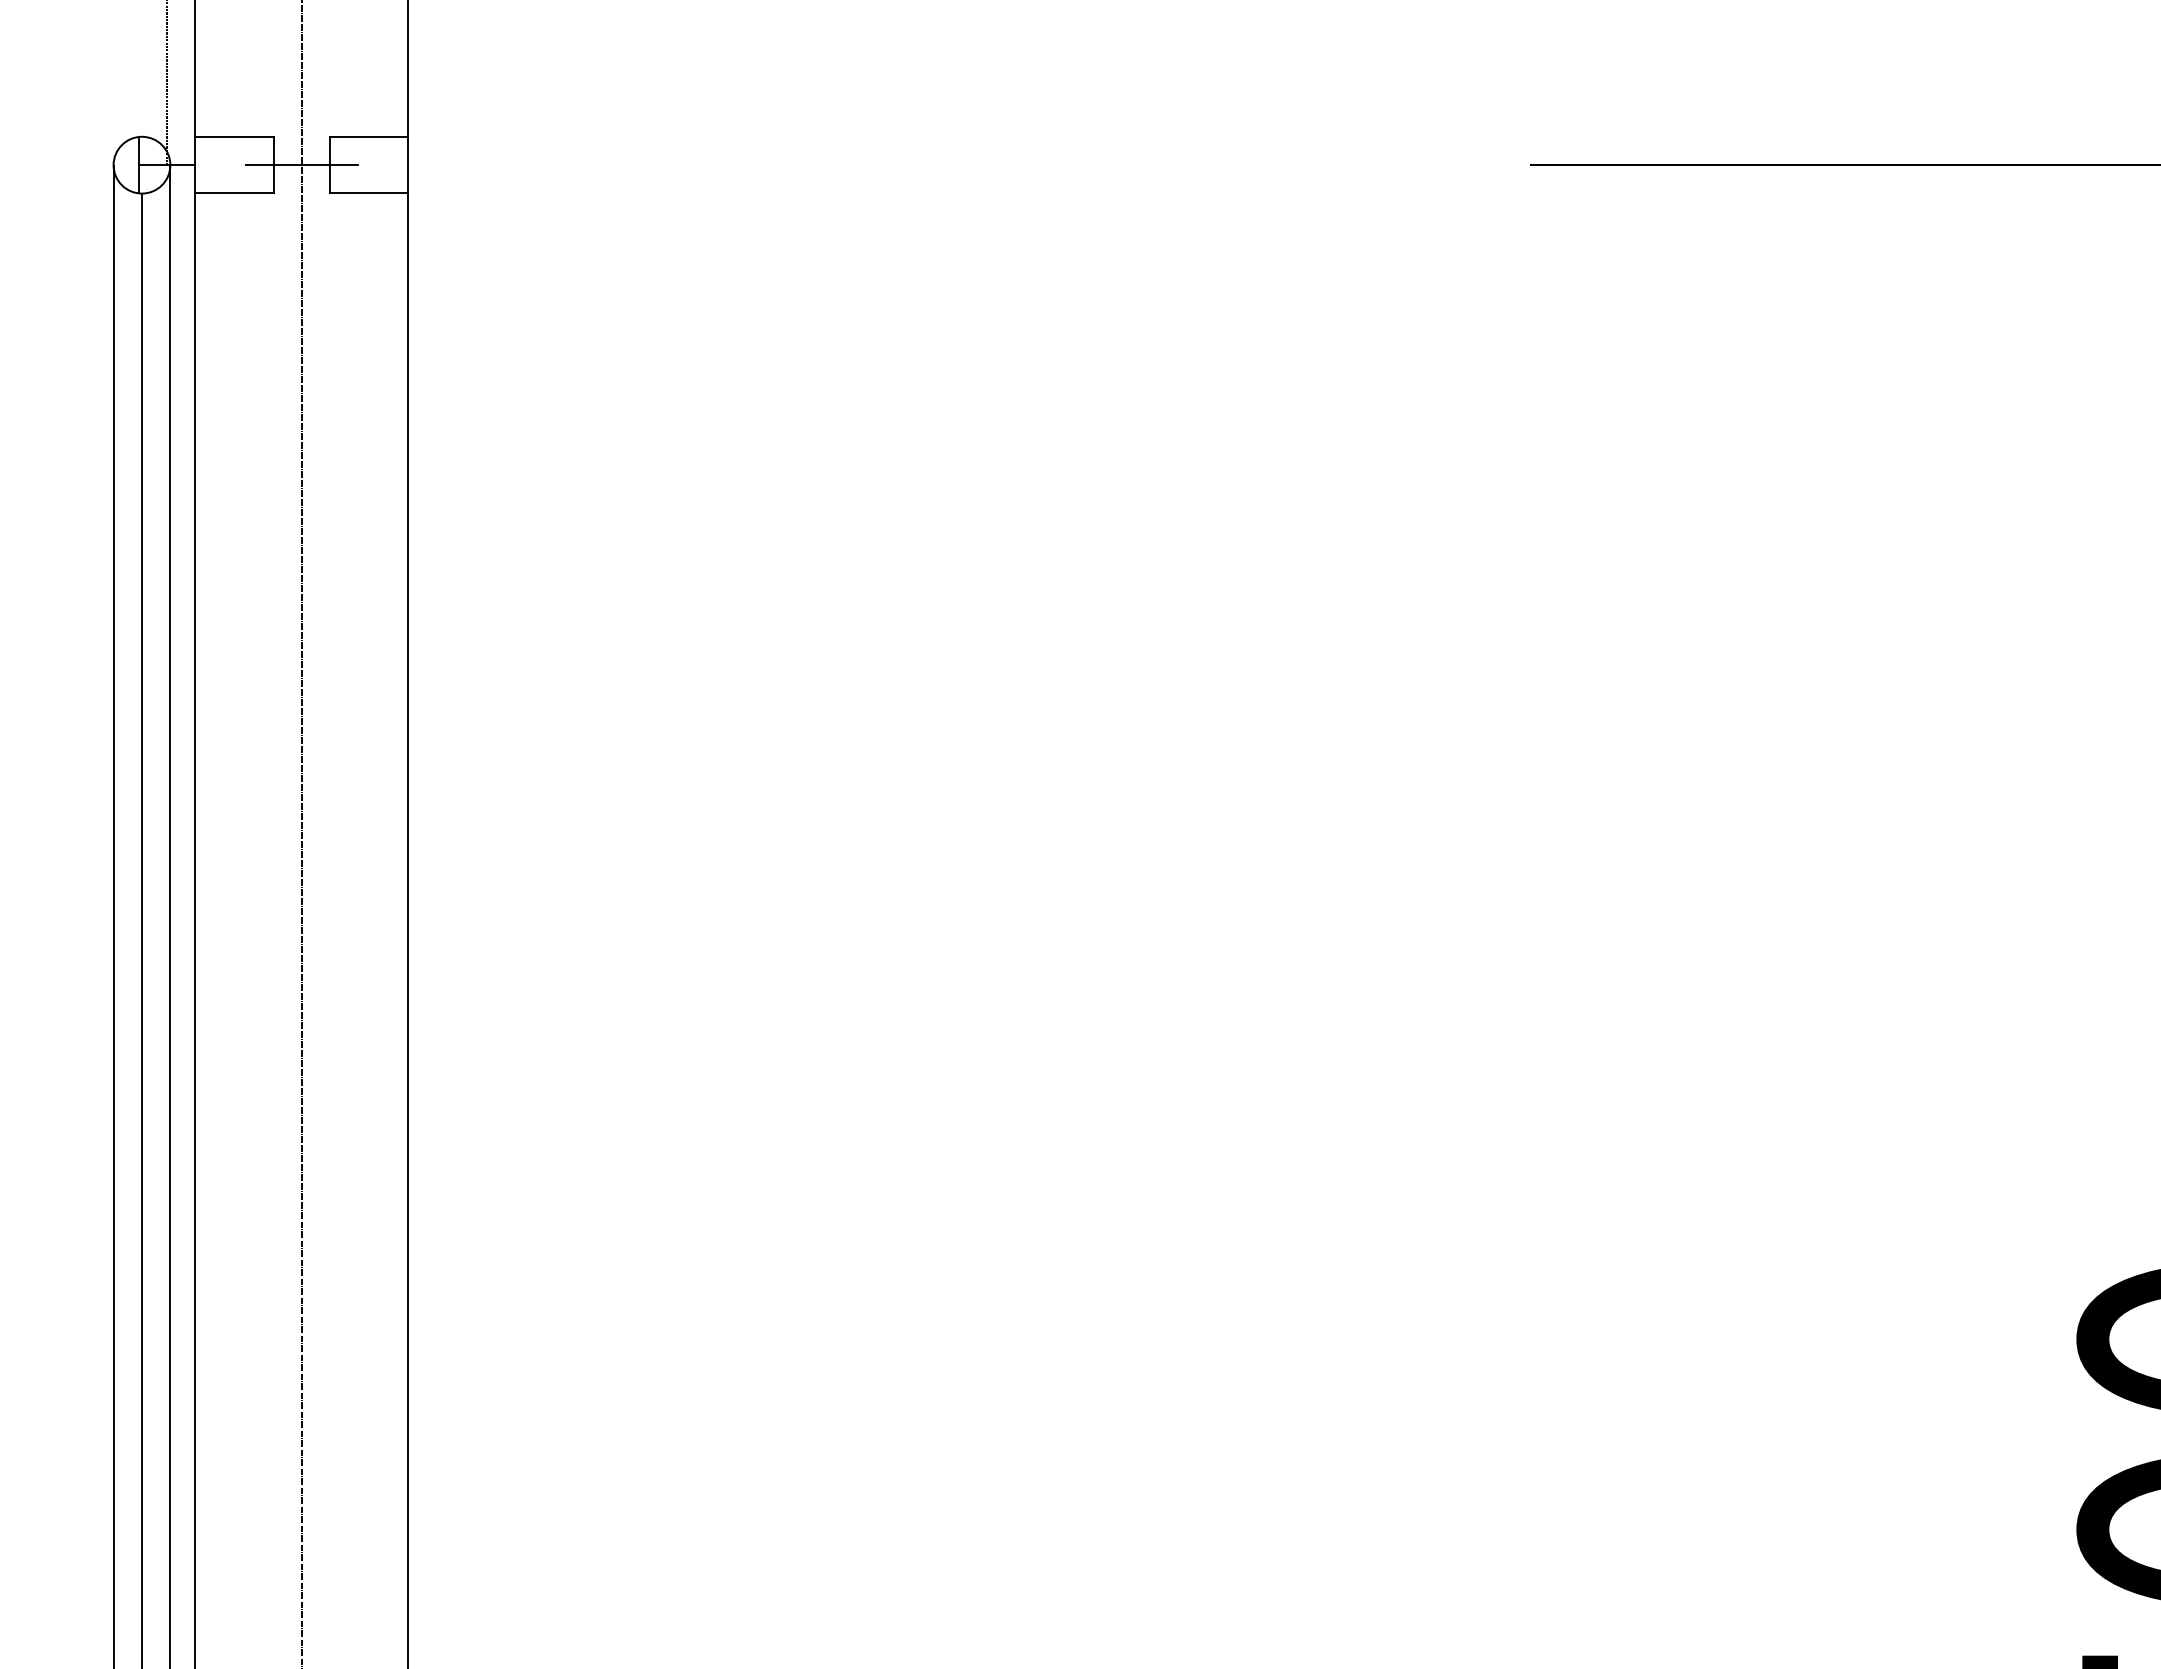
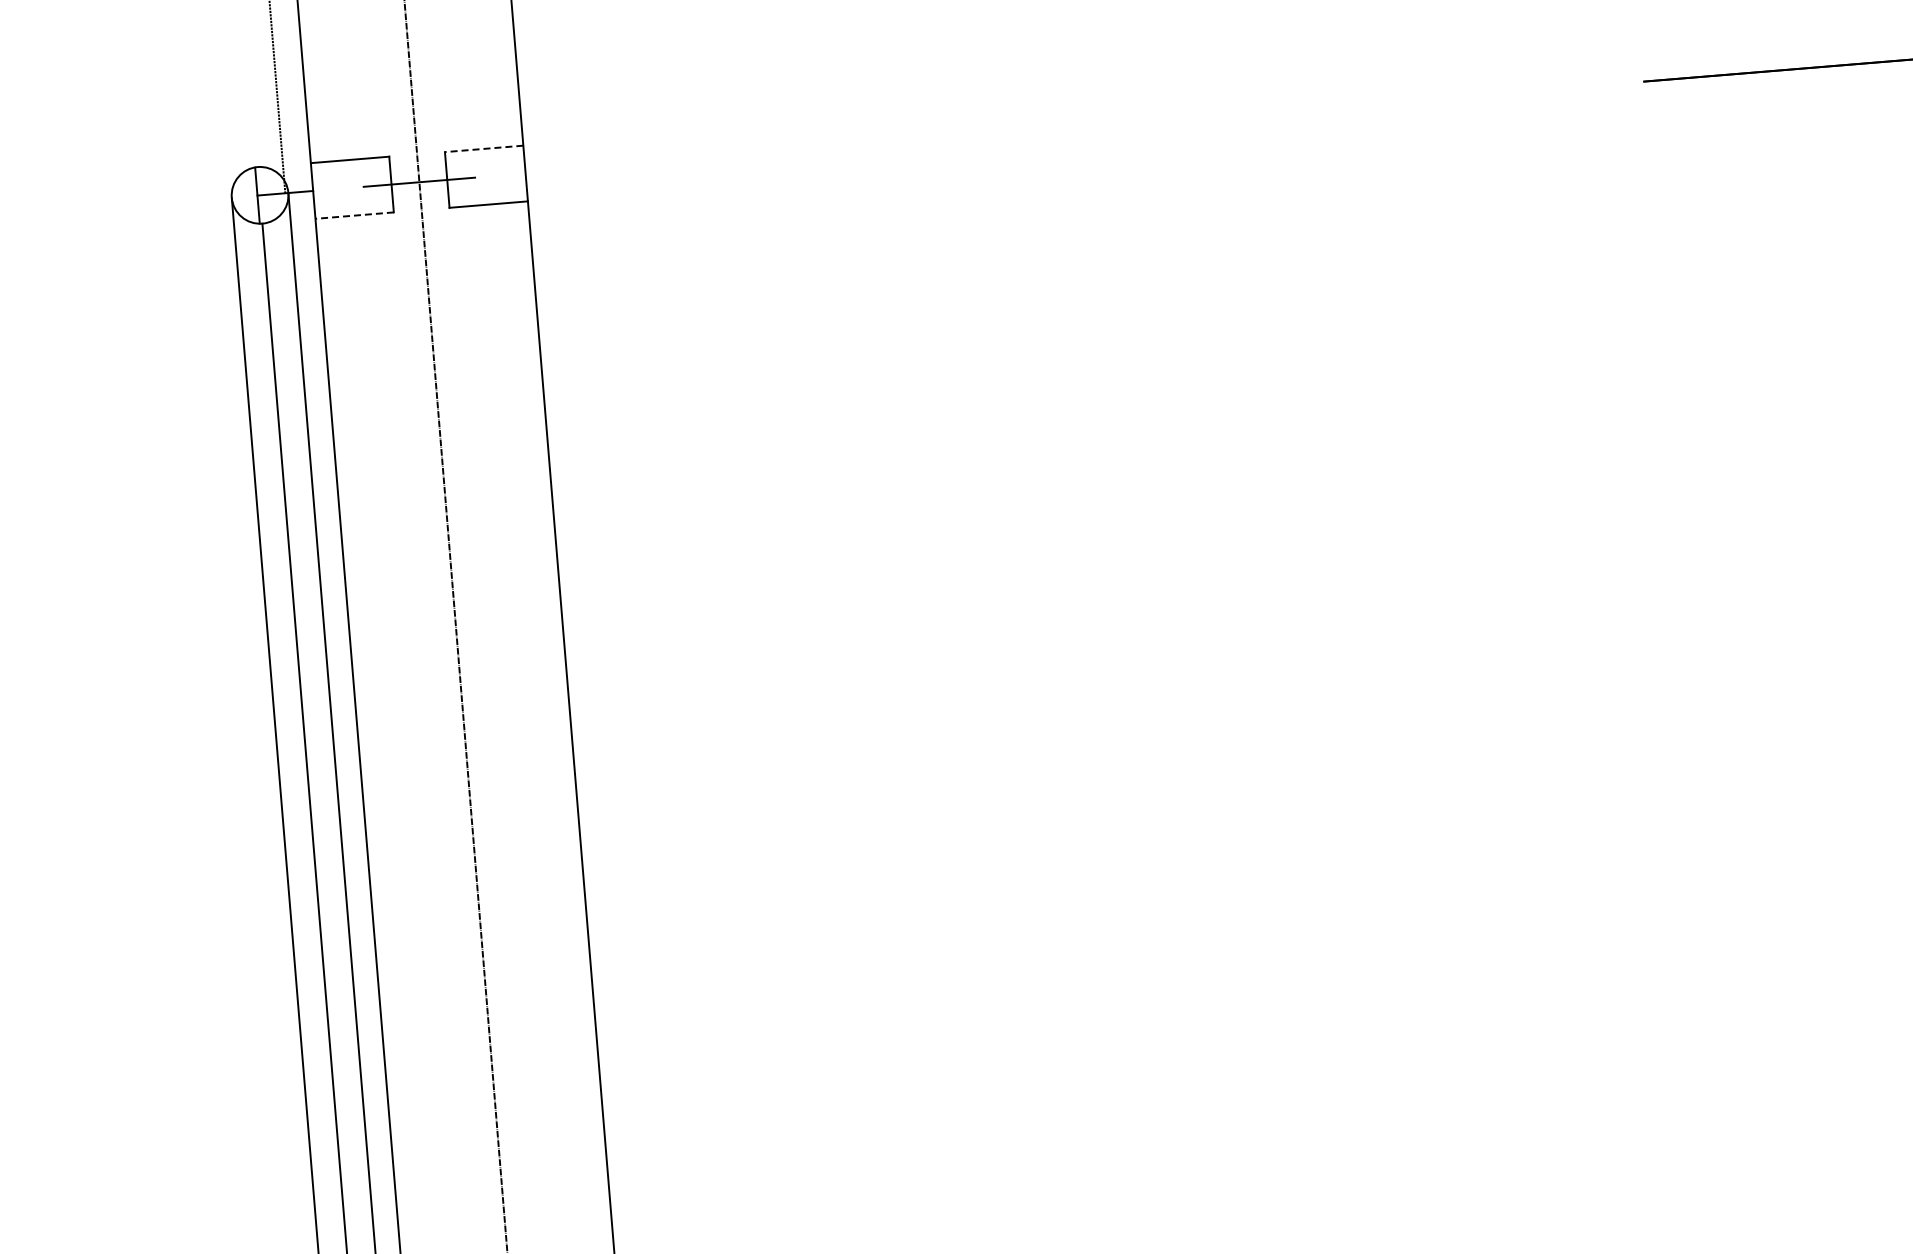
line: (368, 137) -> (483, 149), solid -> dashed
line: (234, 193) -> (354, 215), solid -> dashed

